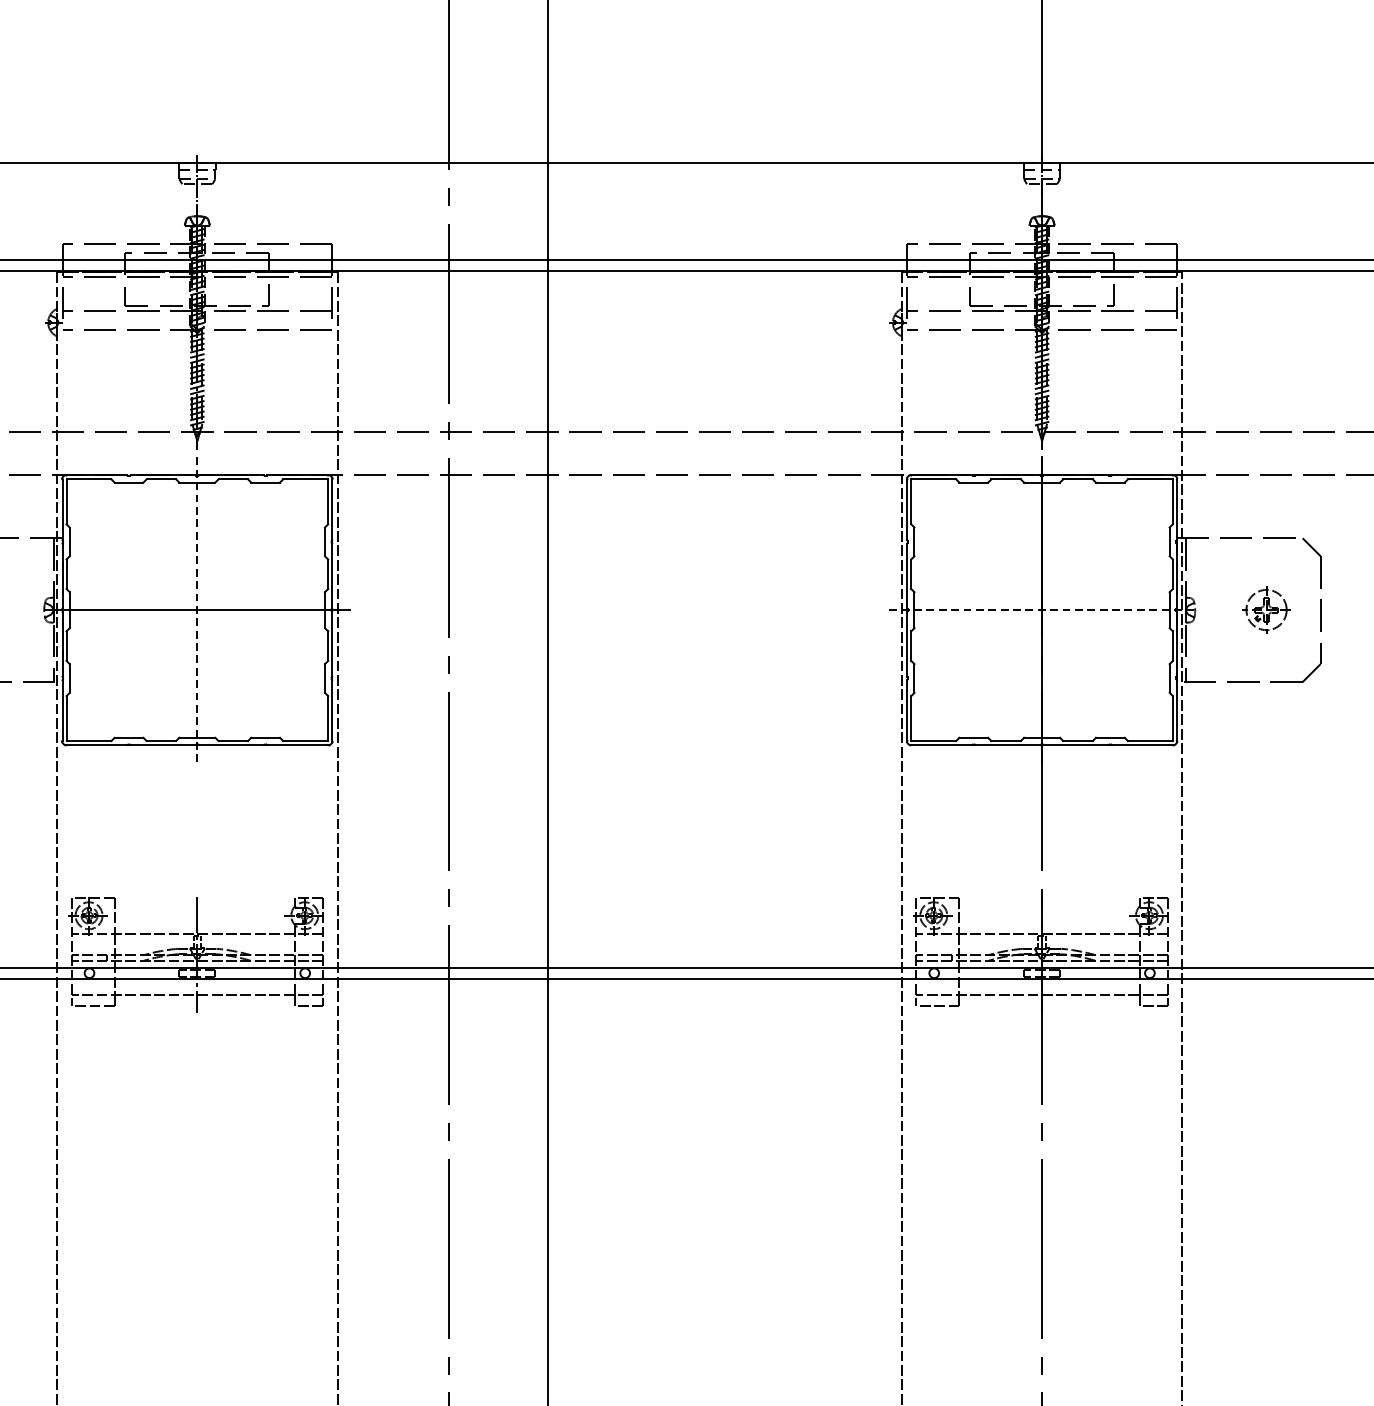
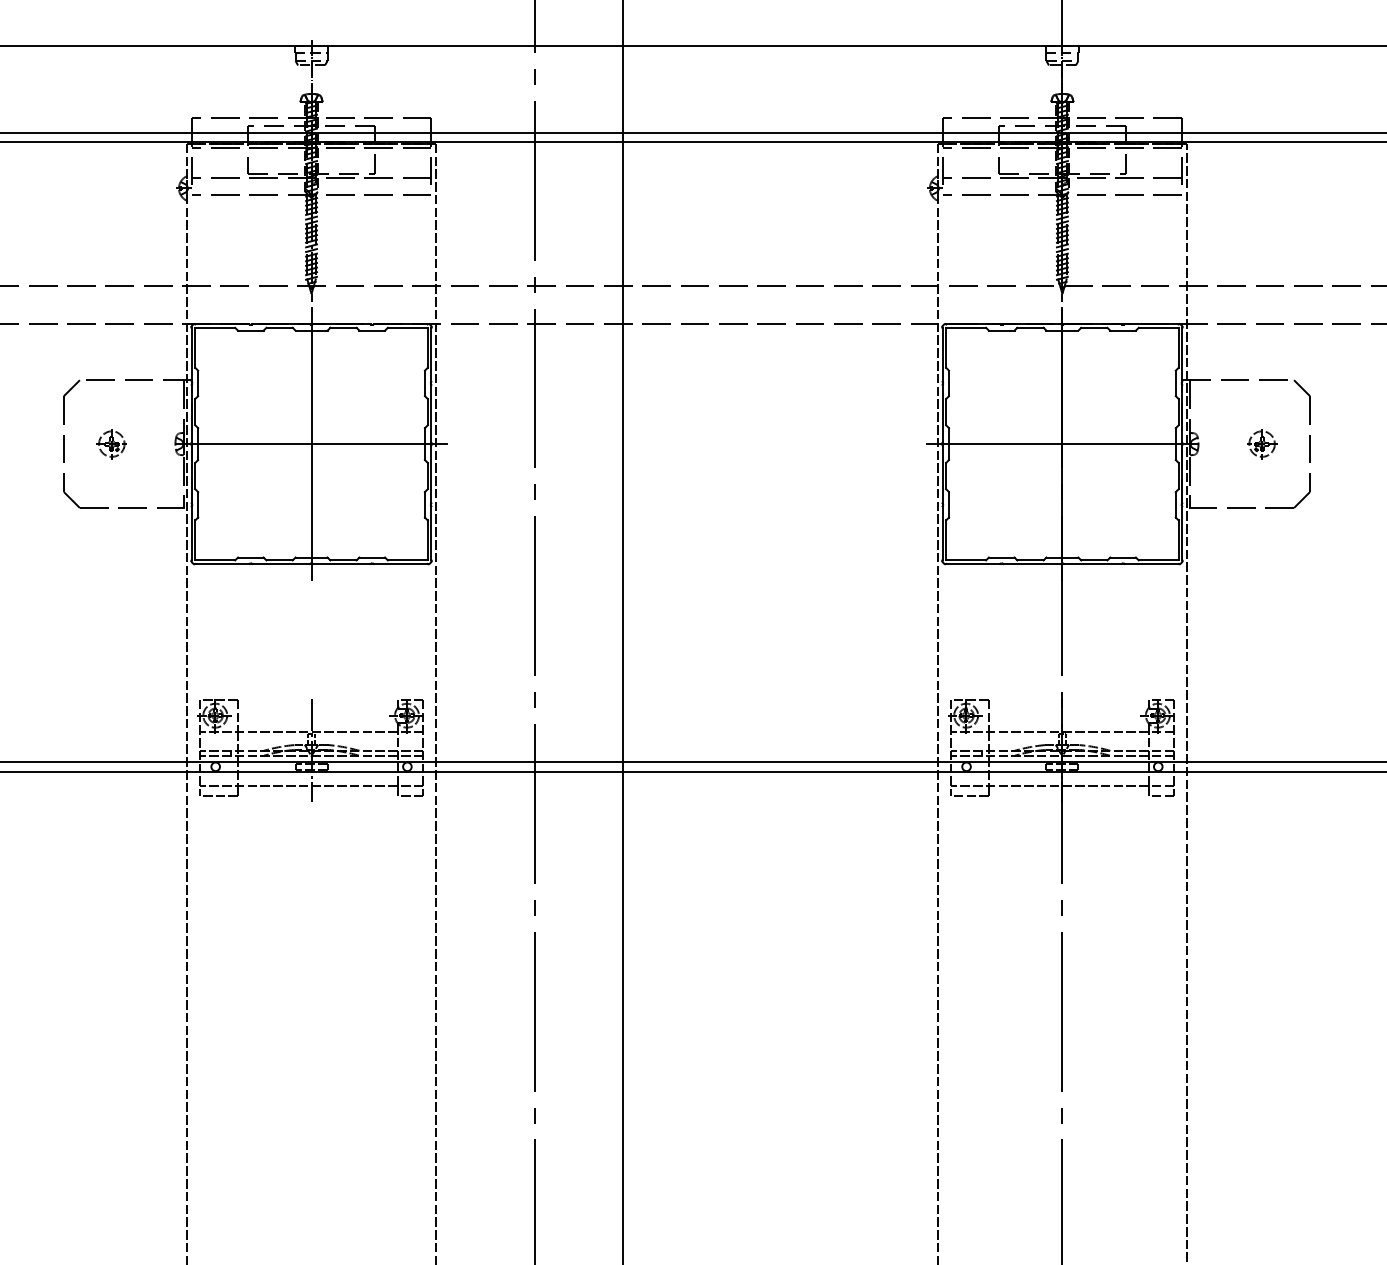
line: (197, 610) -> (311, 444), dashed -> solid
line: (1042, 610) -> (1062, 444), dashed -> solid
part: (1267, 610) -> (1262, 444), size x0.71

